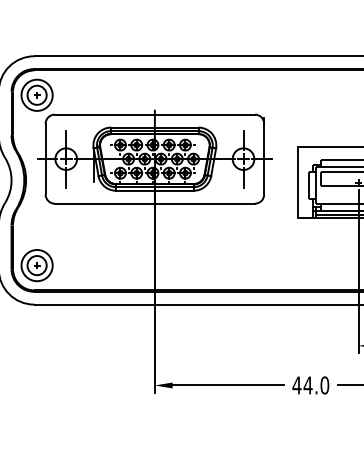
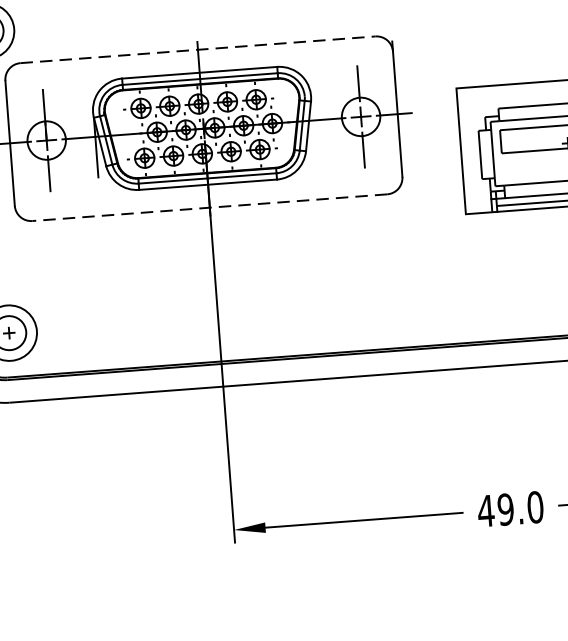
line: (155, 114) -> (199, 49), solid -> dashed
line: (154, 203) -> (209, 207), solid -> dashed
text: (307, 385) -> (504, 509), 44.0 -> 49.0

